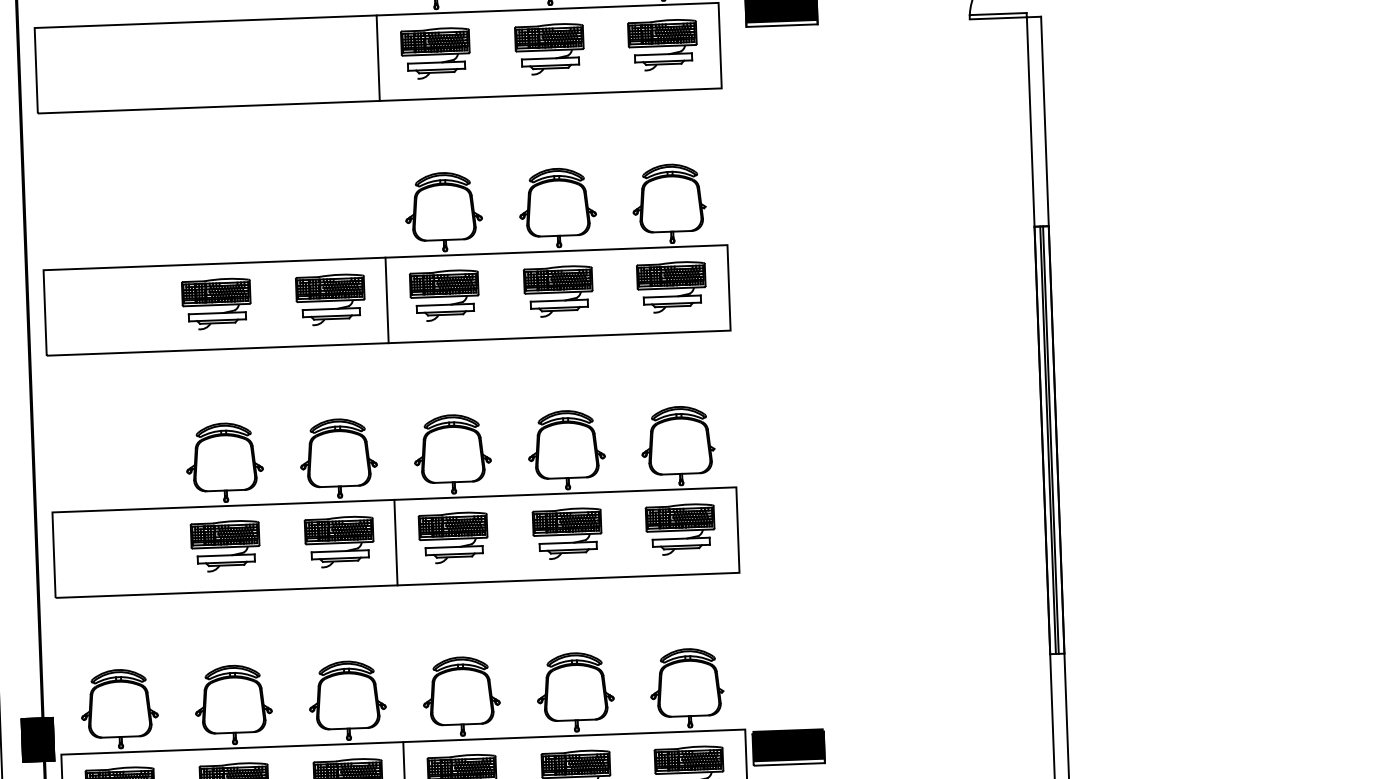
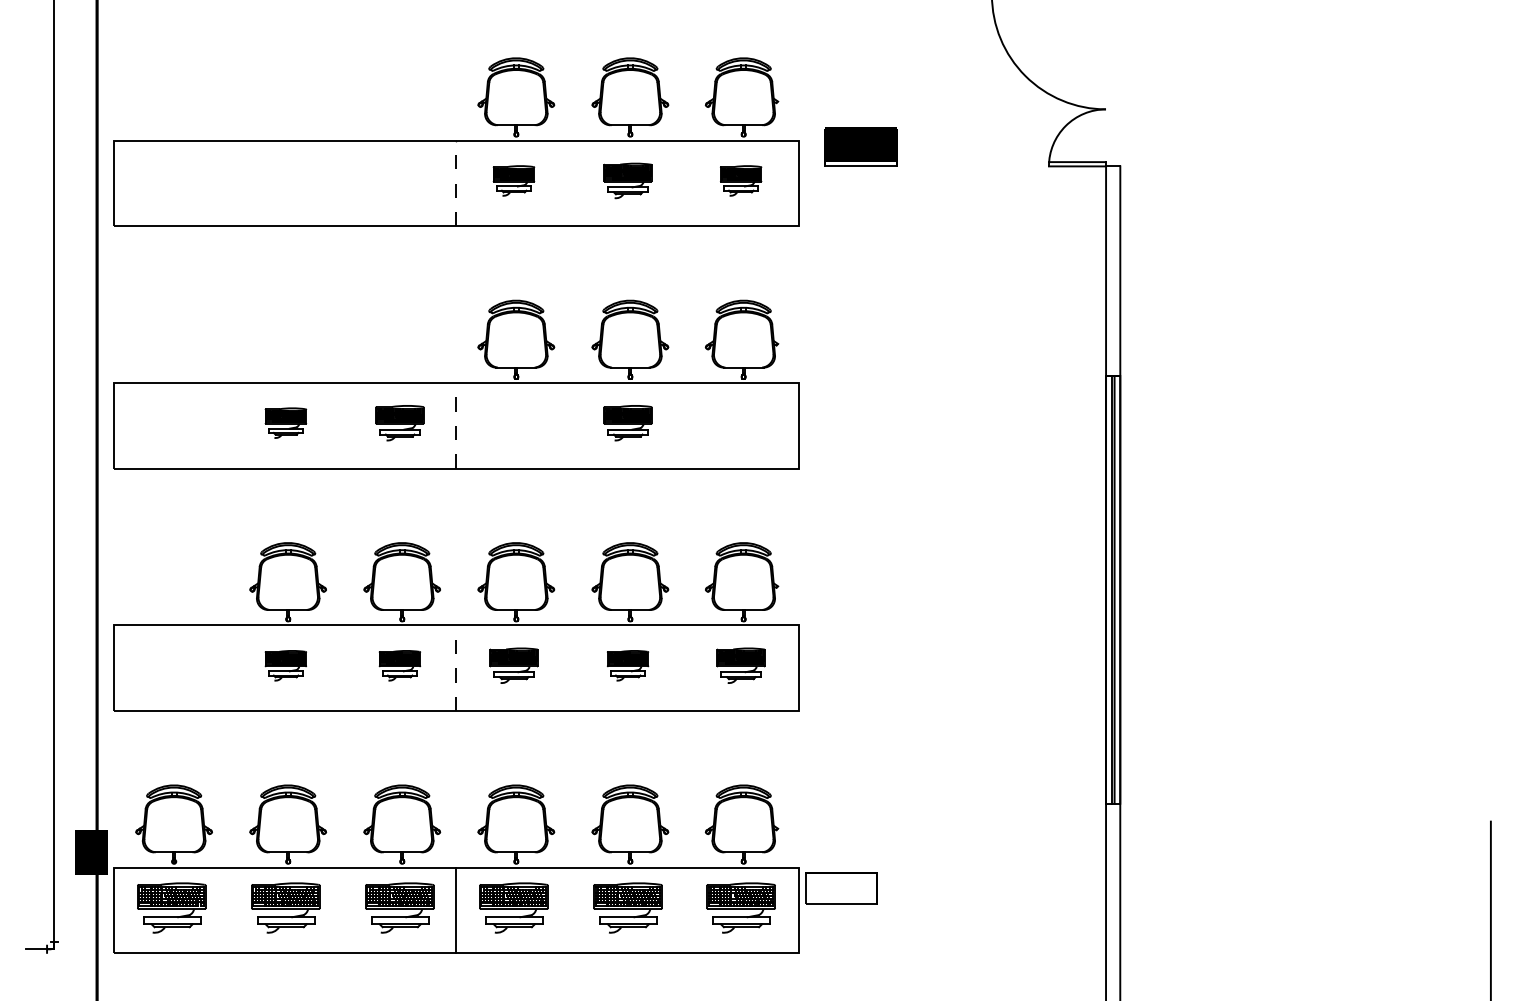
part: (662, 44) -> (740, 180), size x0.6
part: (549, 48) -> (627, 180), size x0.7
part: (435, 53) -> (513, 180), size x0.6
line: (378, 58) -> (456, 183), solid -> dashed
part: (670, 286) -> (740, 422), removed
part: (558, 290) -> (627, 422), size x0.7
part: (444, 294) -> (513, 422), removed
part: (330, 299) -> (399, 422), size x0.7
line: (387, 300) -> (456, 425), solid -> dashed
part: (216, 303) -> (285, 422), size x0.6
part: (679, 529) -> (740, 665), size x0.7
part: (566, 533) -> (627, 665), size x0.6
part: (453, 537) -> (513, 665), size x0.7
part: (339, 541) -> (399, 665), size x0.6
line: (396, 542) -> (456, 668), solid -> dashed
part: (225, 546) -> (285, 665), size x0.6
fill: (787, 744) -> (840, 884), removed

